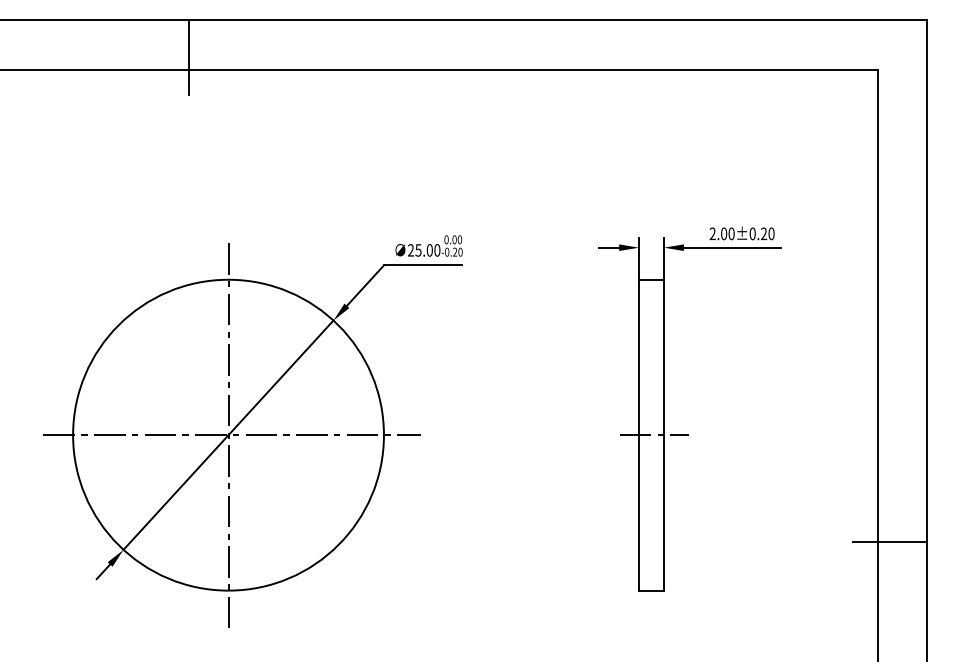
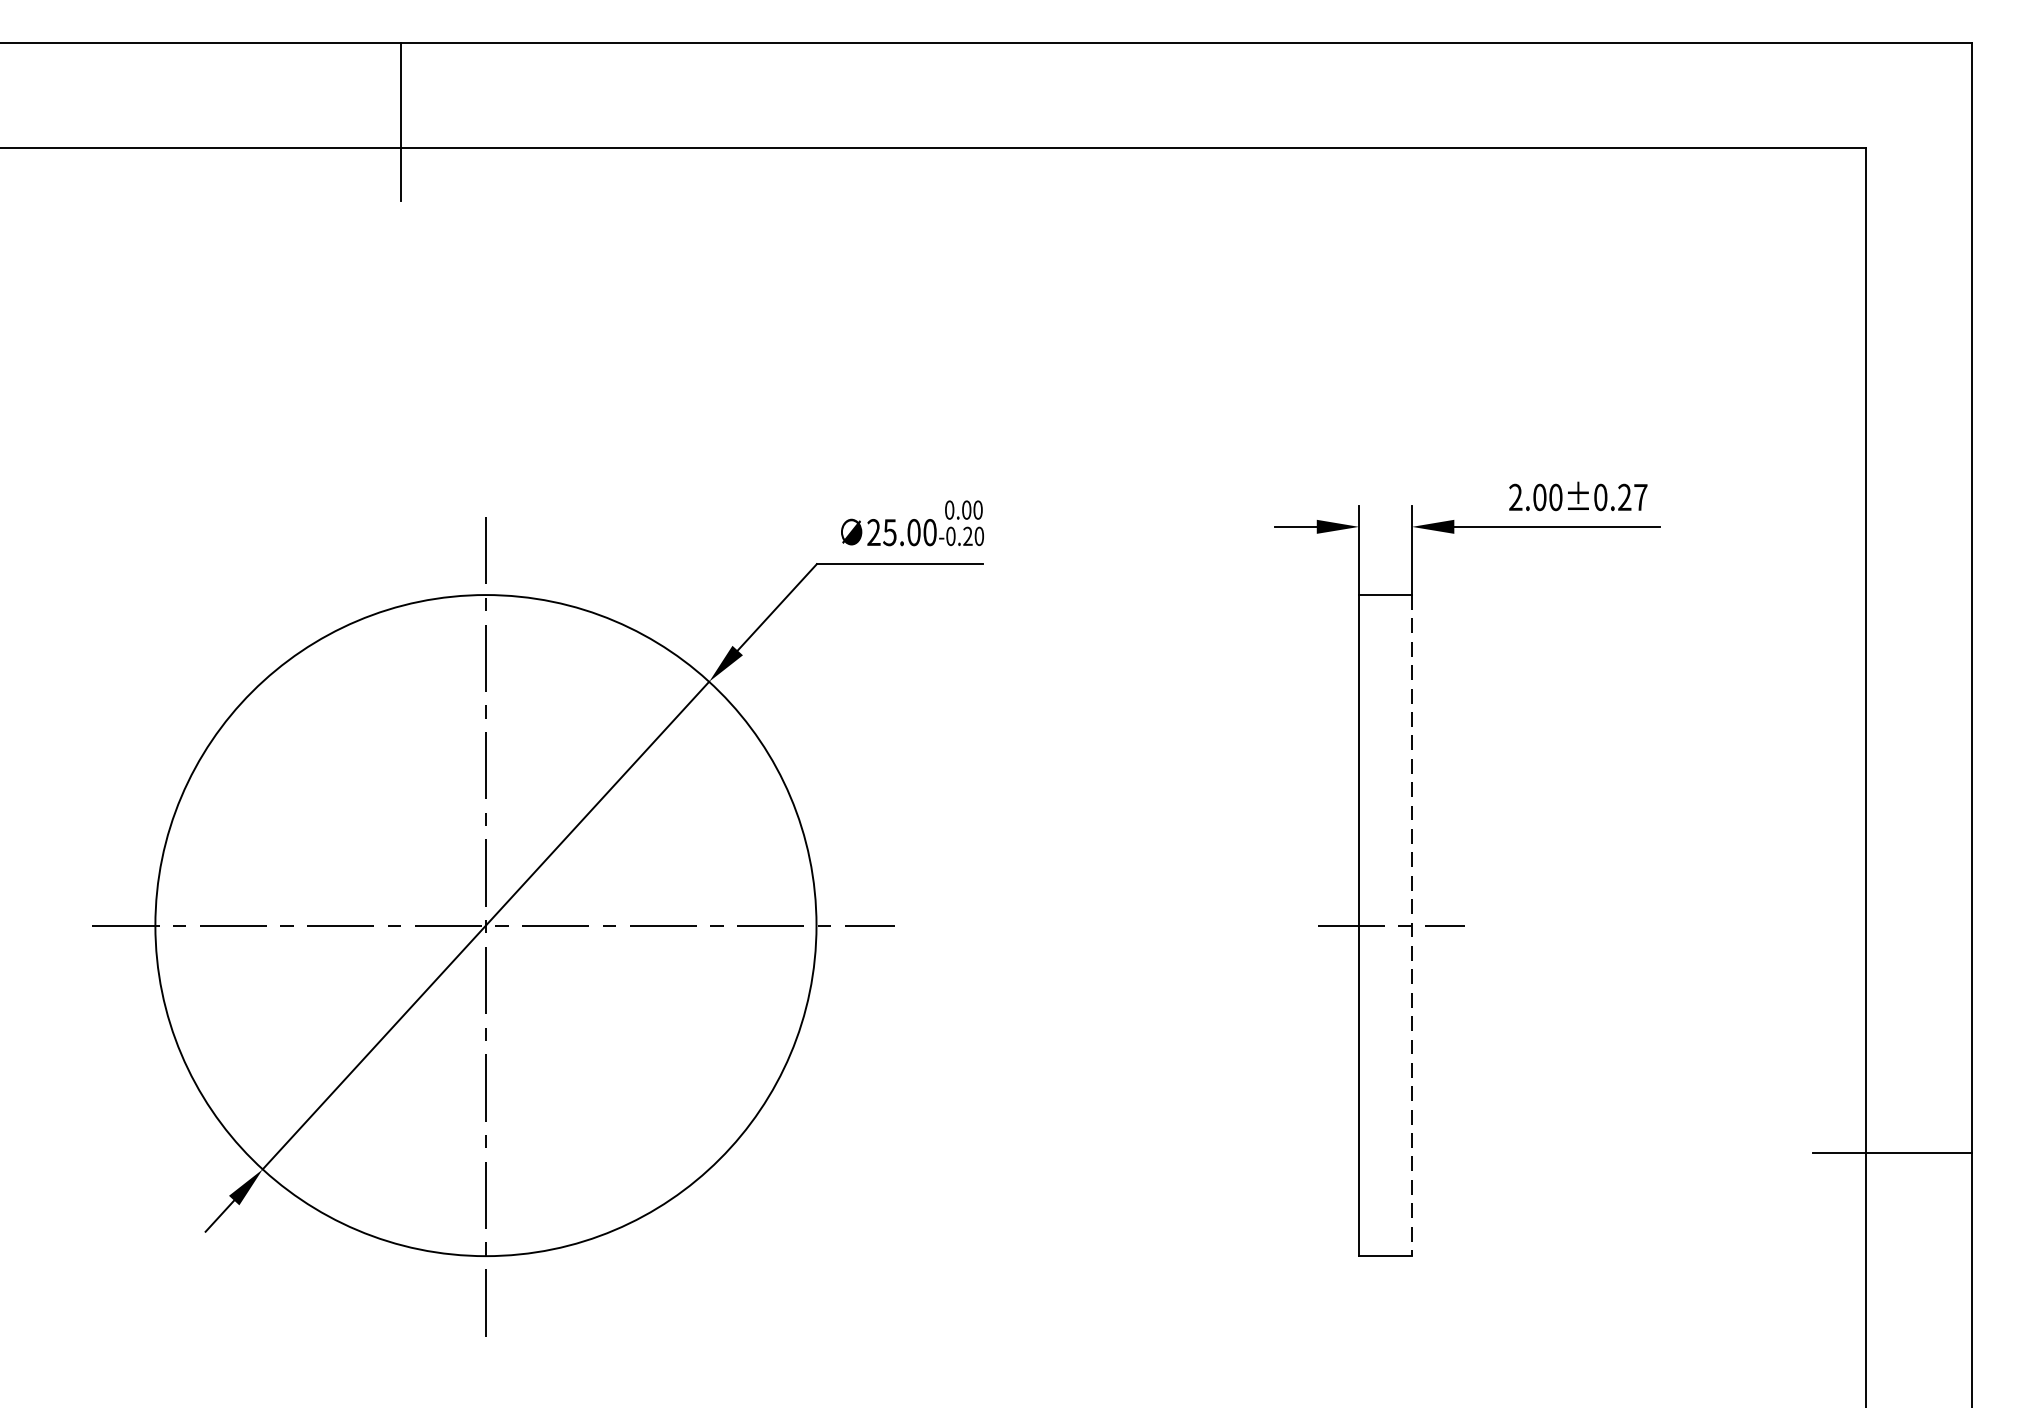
text: (771, 233) -> (1640, 496), 2.00±0.20 -> 2.00±0.27
line: (663, 435) -> (1411, 926), solid -> dashed

